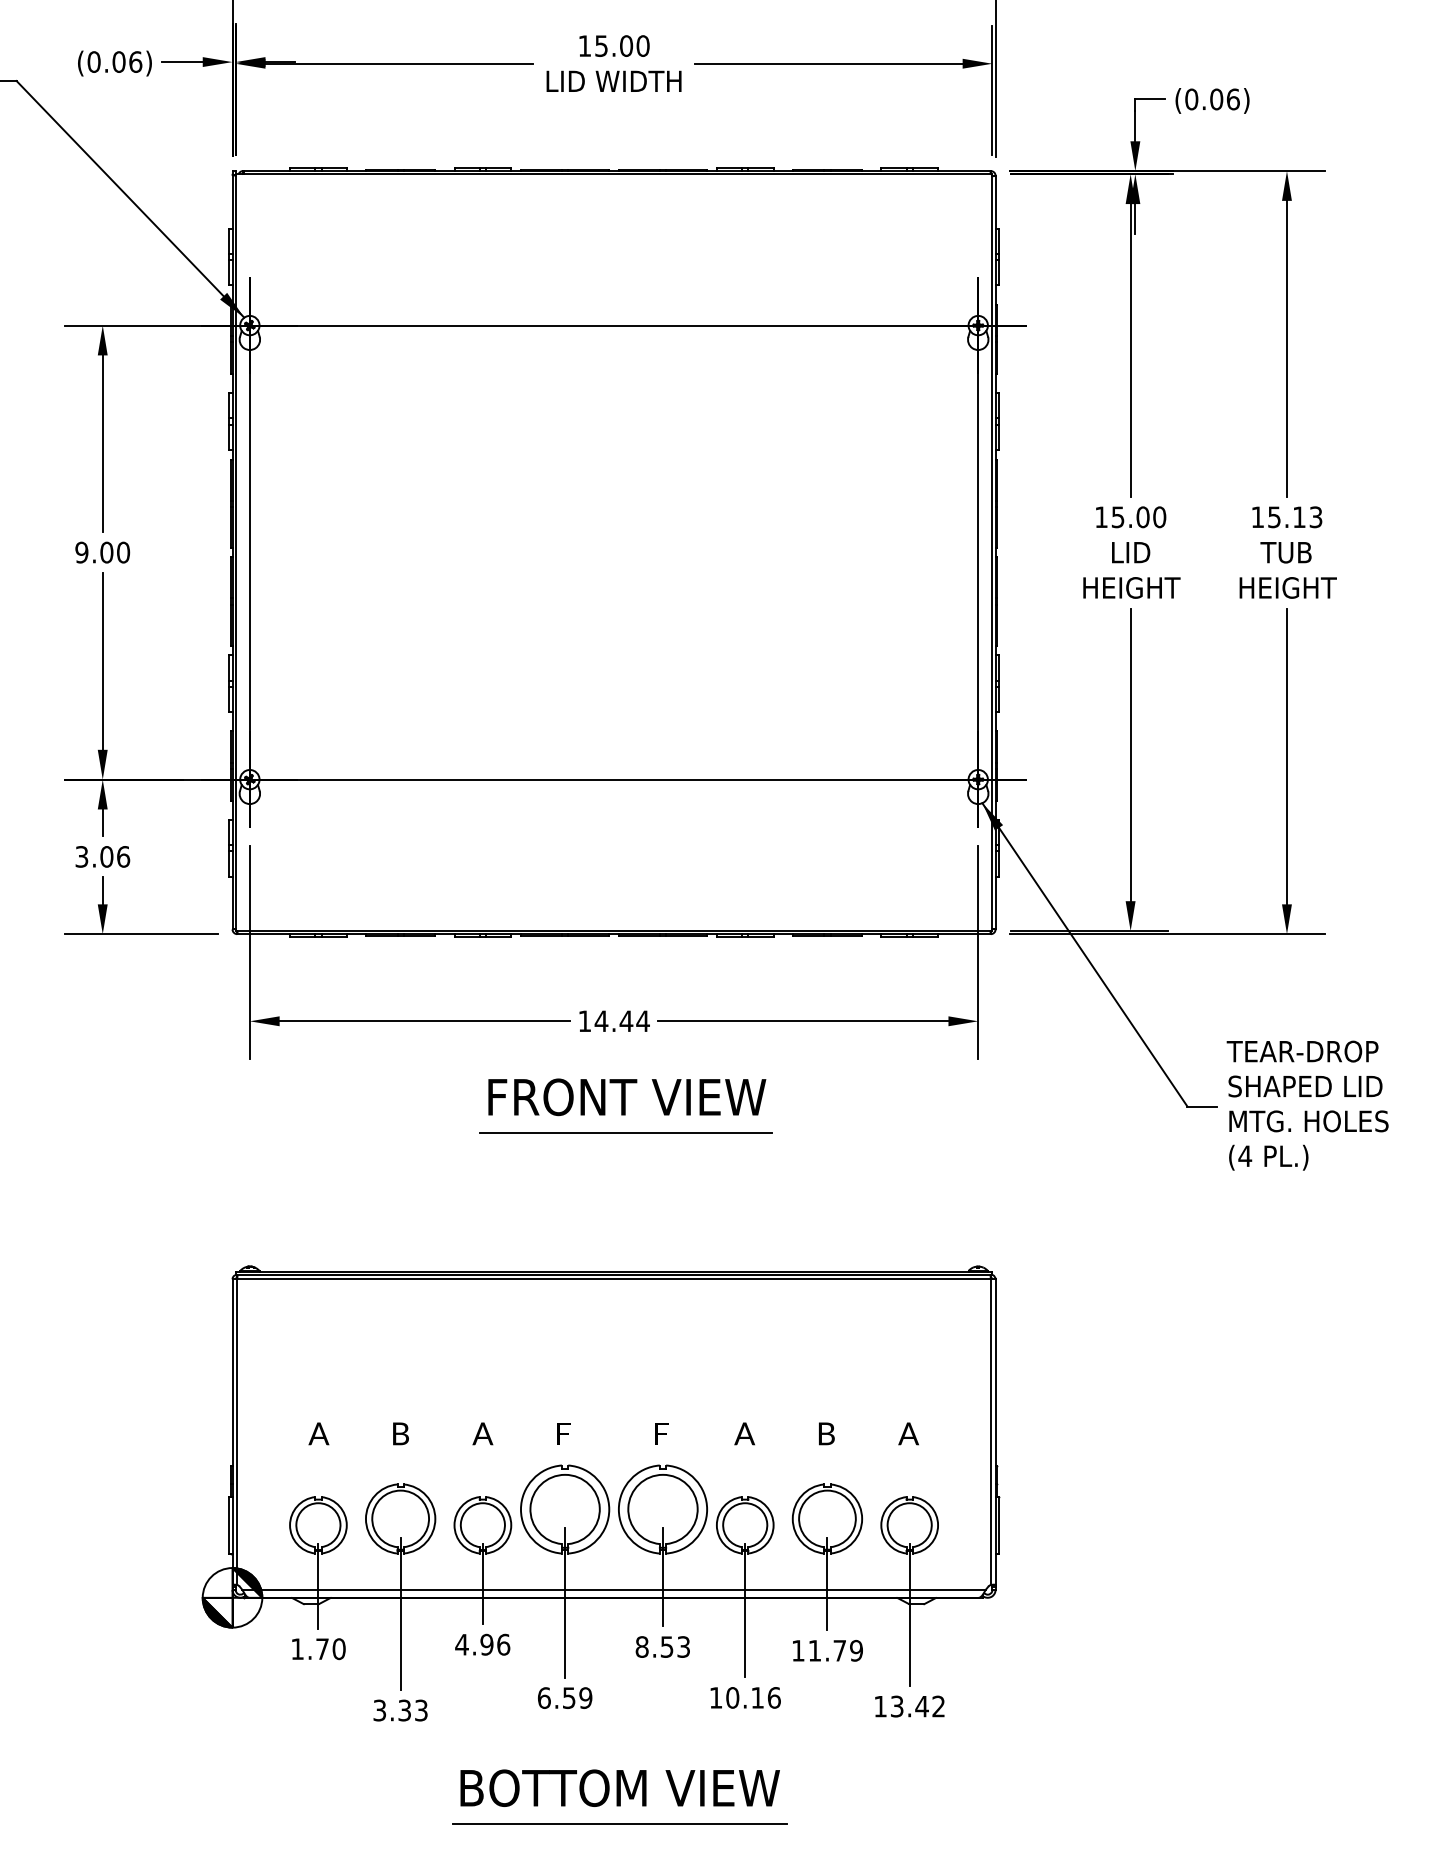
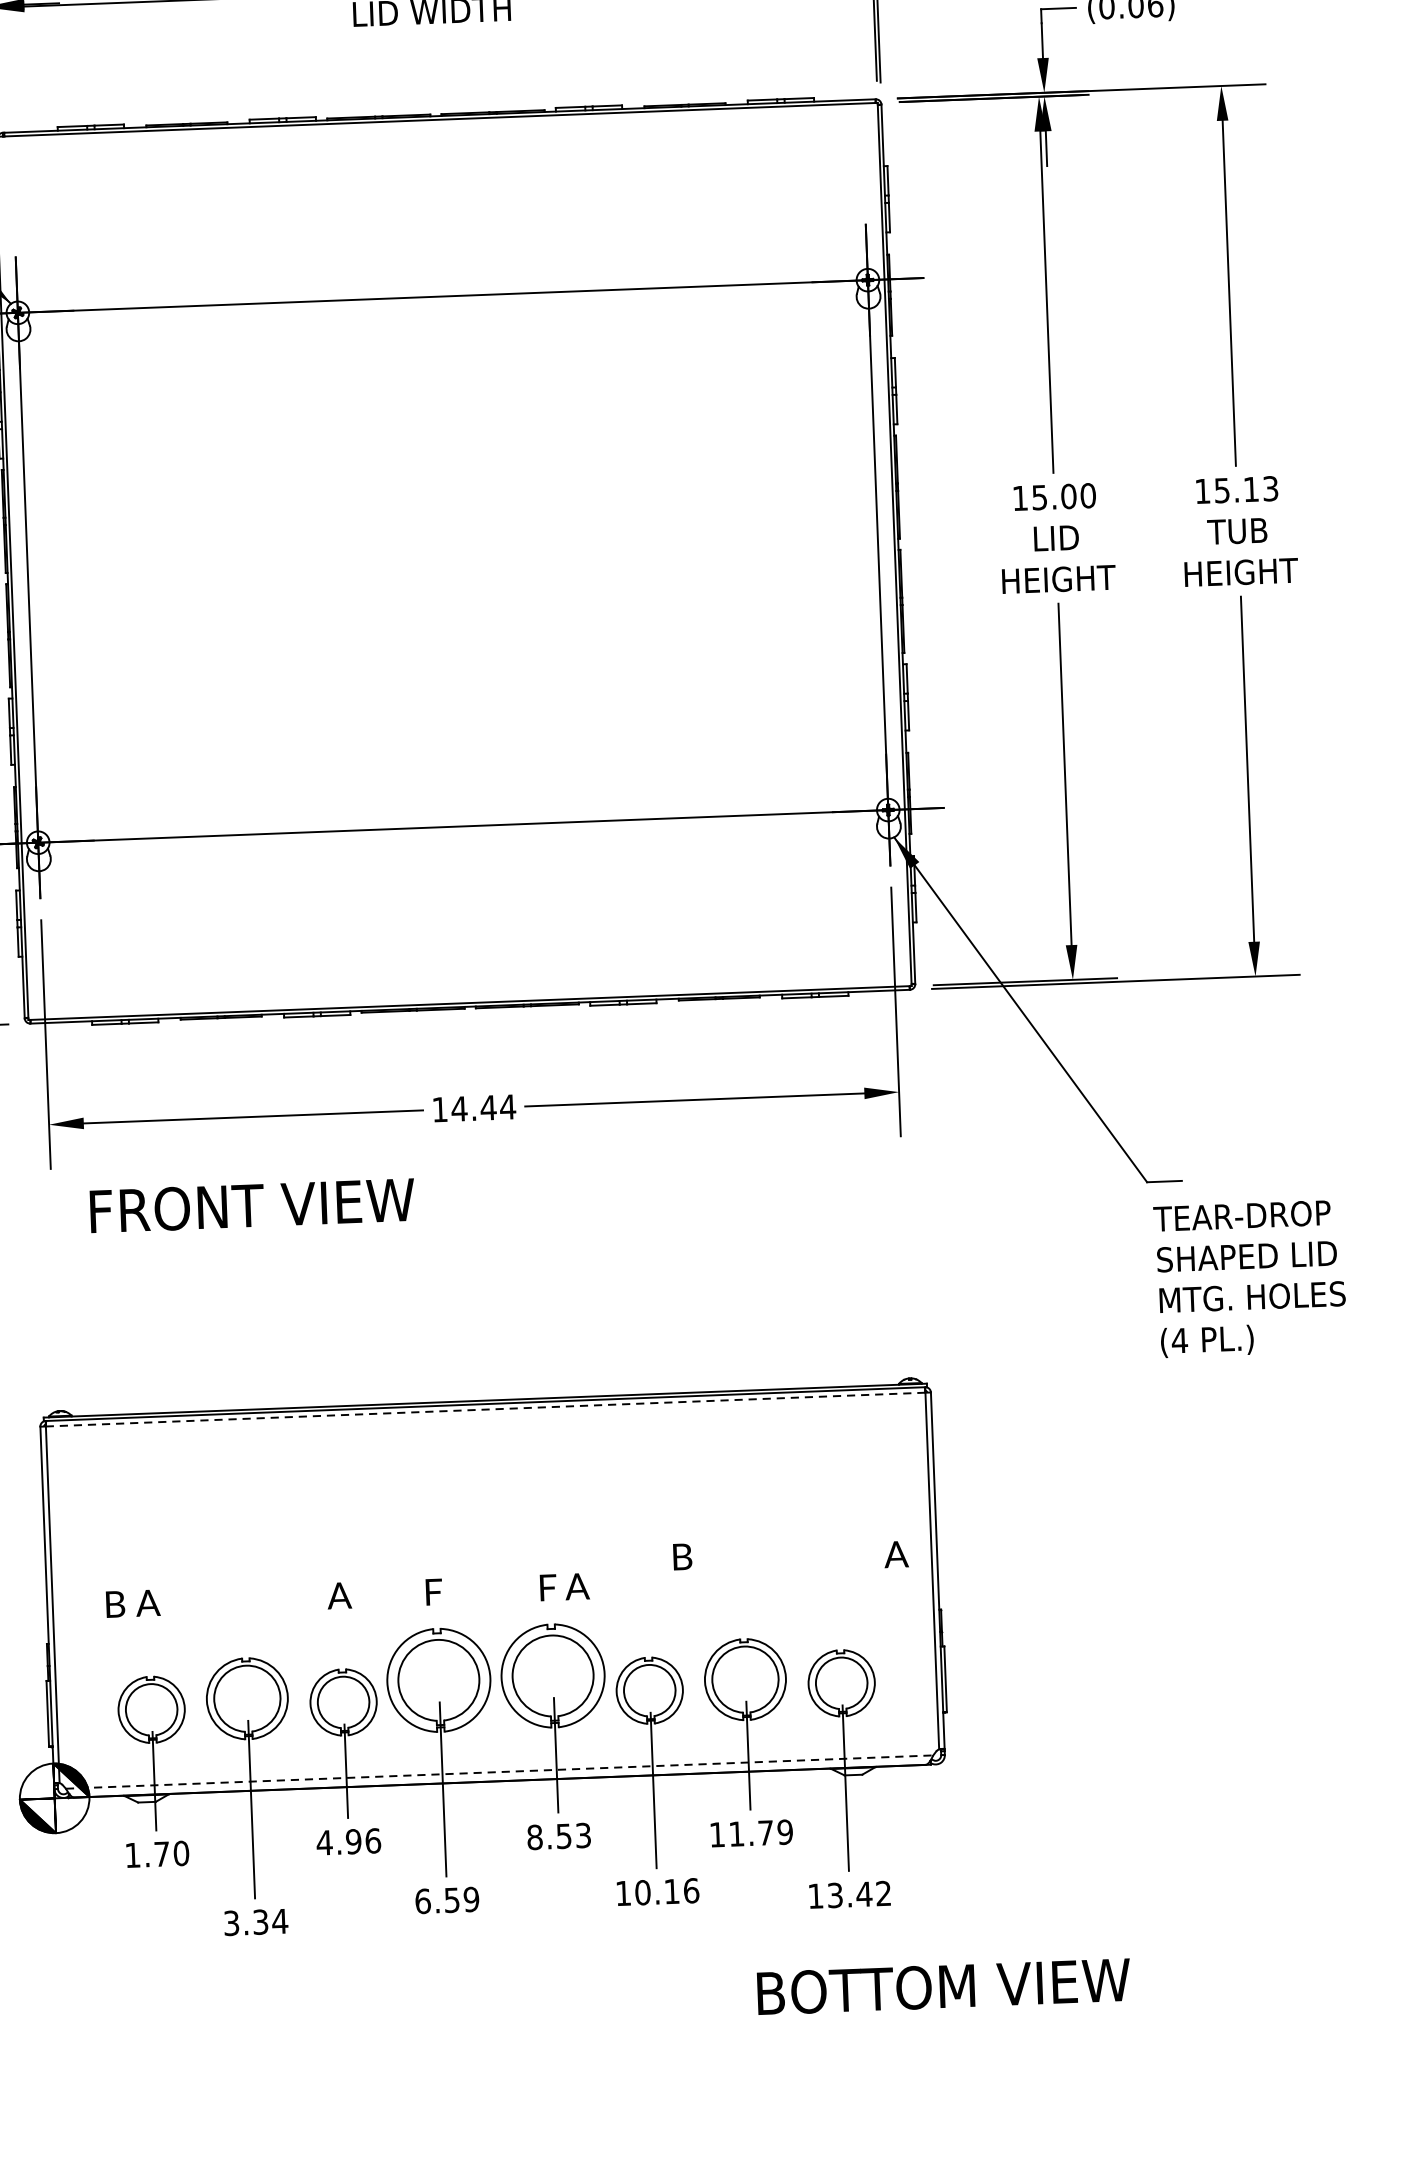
text: (627, 1097) -> (252, 1205), moved
text: (1307, 1105) -> (1250, 1278), moved
line: (626, 1133) -> (493, 1238), removed
line: (614, 1279) -> (486, 1409), solid -> dashed
text: (400, 1433) -> (114, 1603), moved
text: (744, 1433) -> (577, 1586), moved
text: (826, 1433) -> (682, 1556), moved
text: (908, 1433) -> (896, 1554), moved
line: (614, 1589) -> (500, 1771), solid -> dashed
text: (421, 1710) -> (280, 1921), 3.33 -> 3.34
text: (619, 1787) -> (943, 1985), moved
line: (619, 1824) -> (516, 2045), removed

